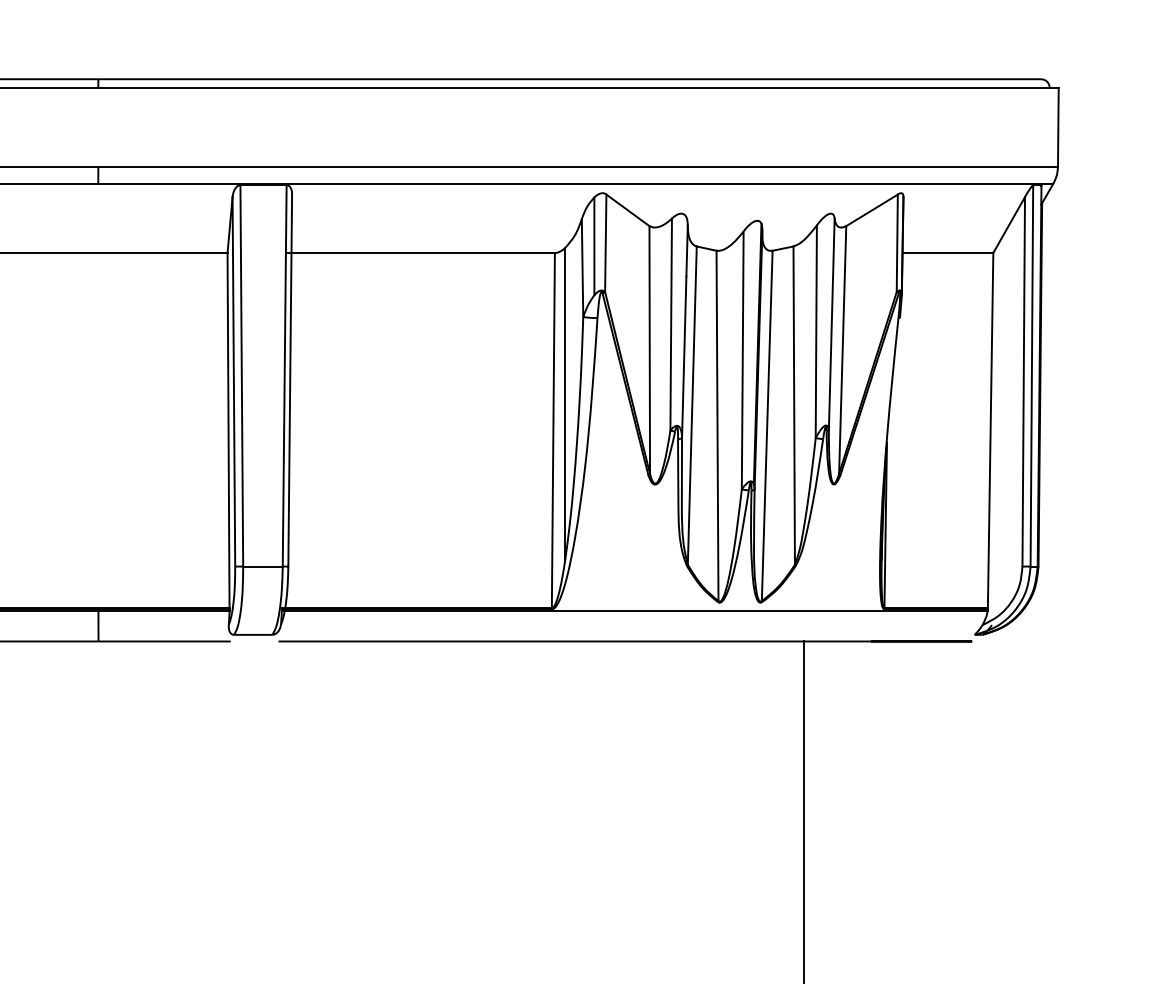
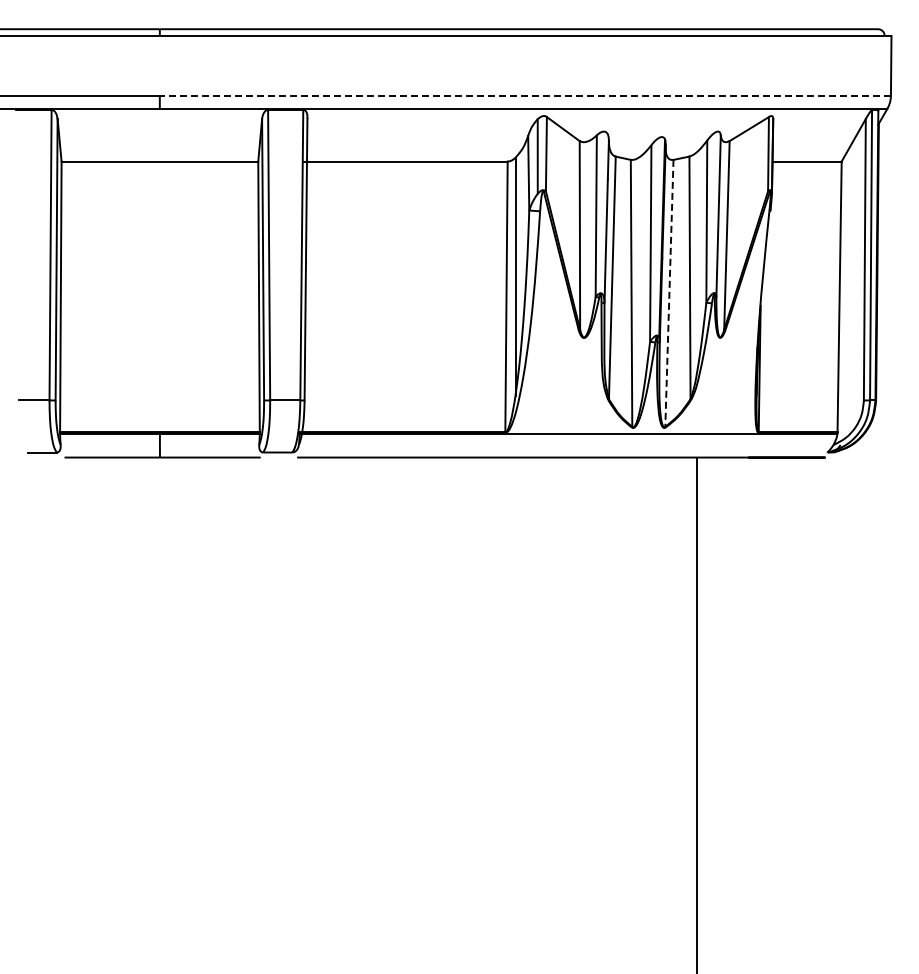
line: (578, 166) -> (525, 95), solid -> dashed
line: (767, 426) -> (669, 293), solid -> dashed

